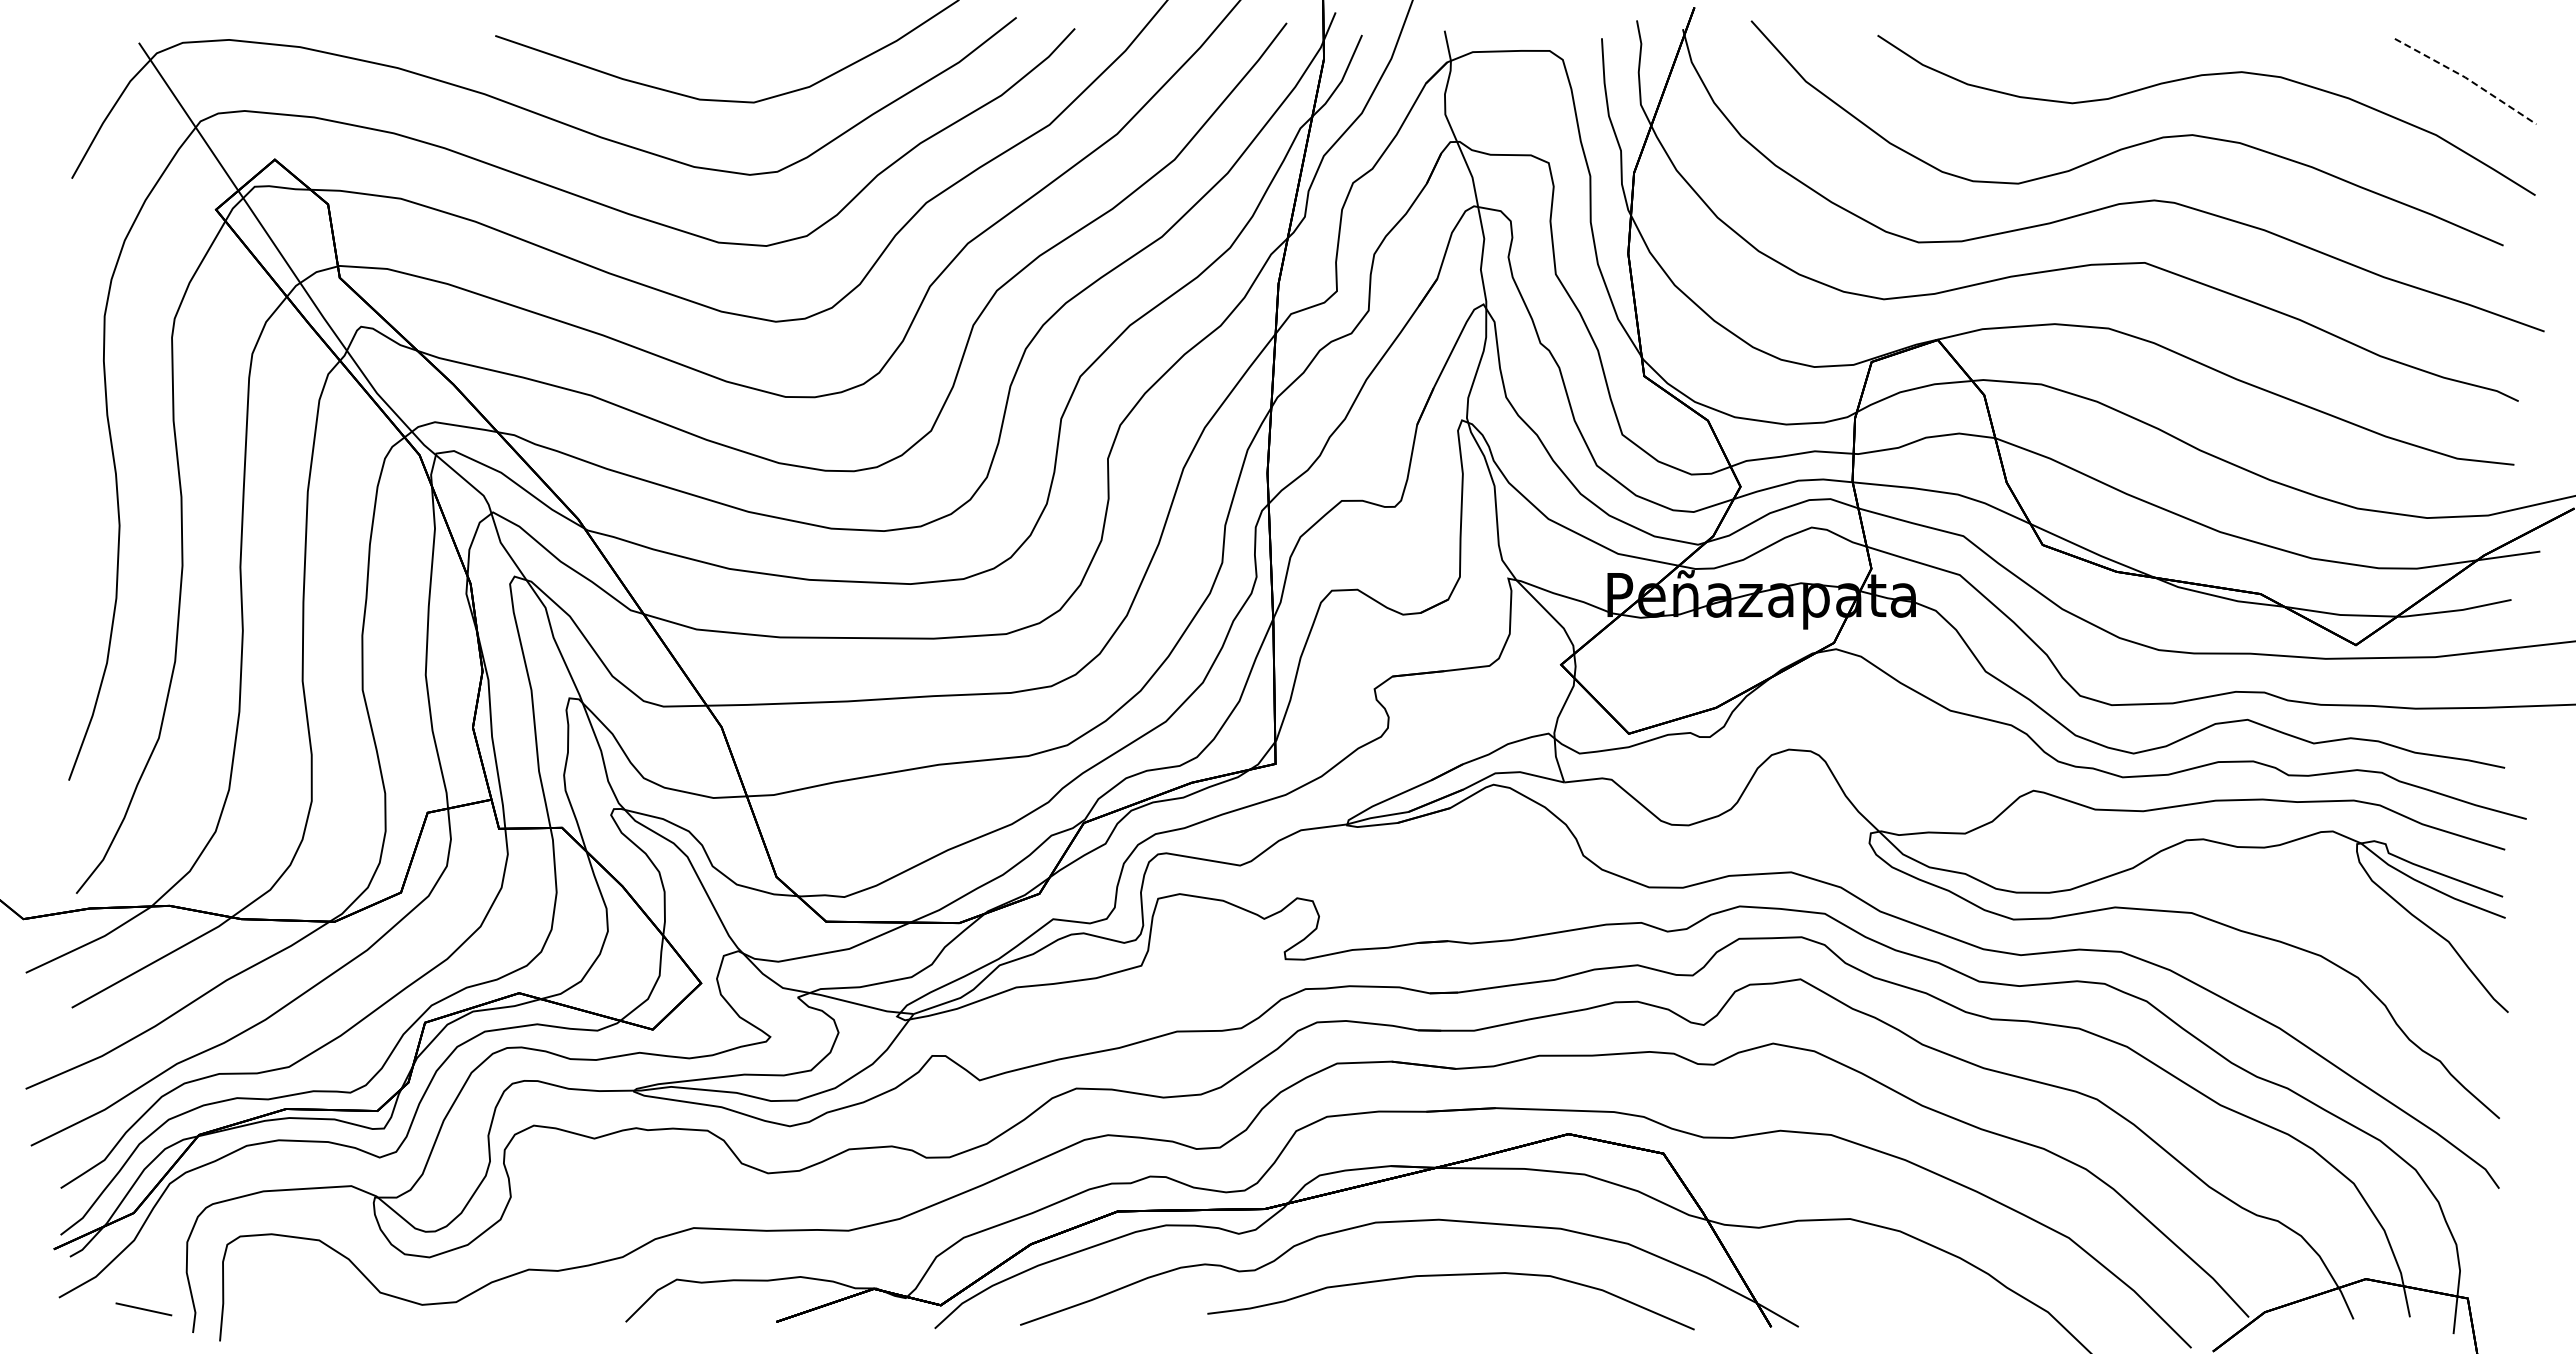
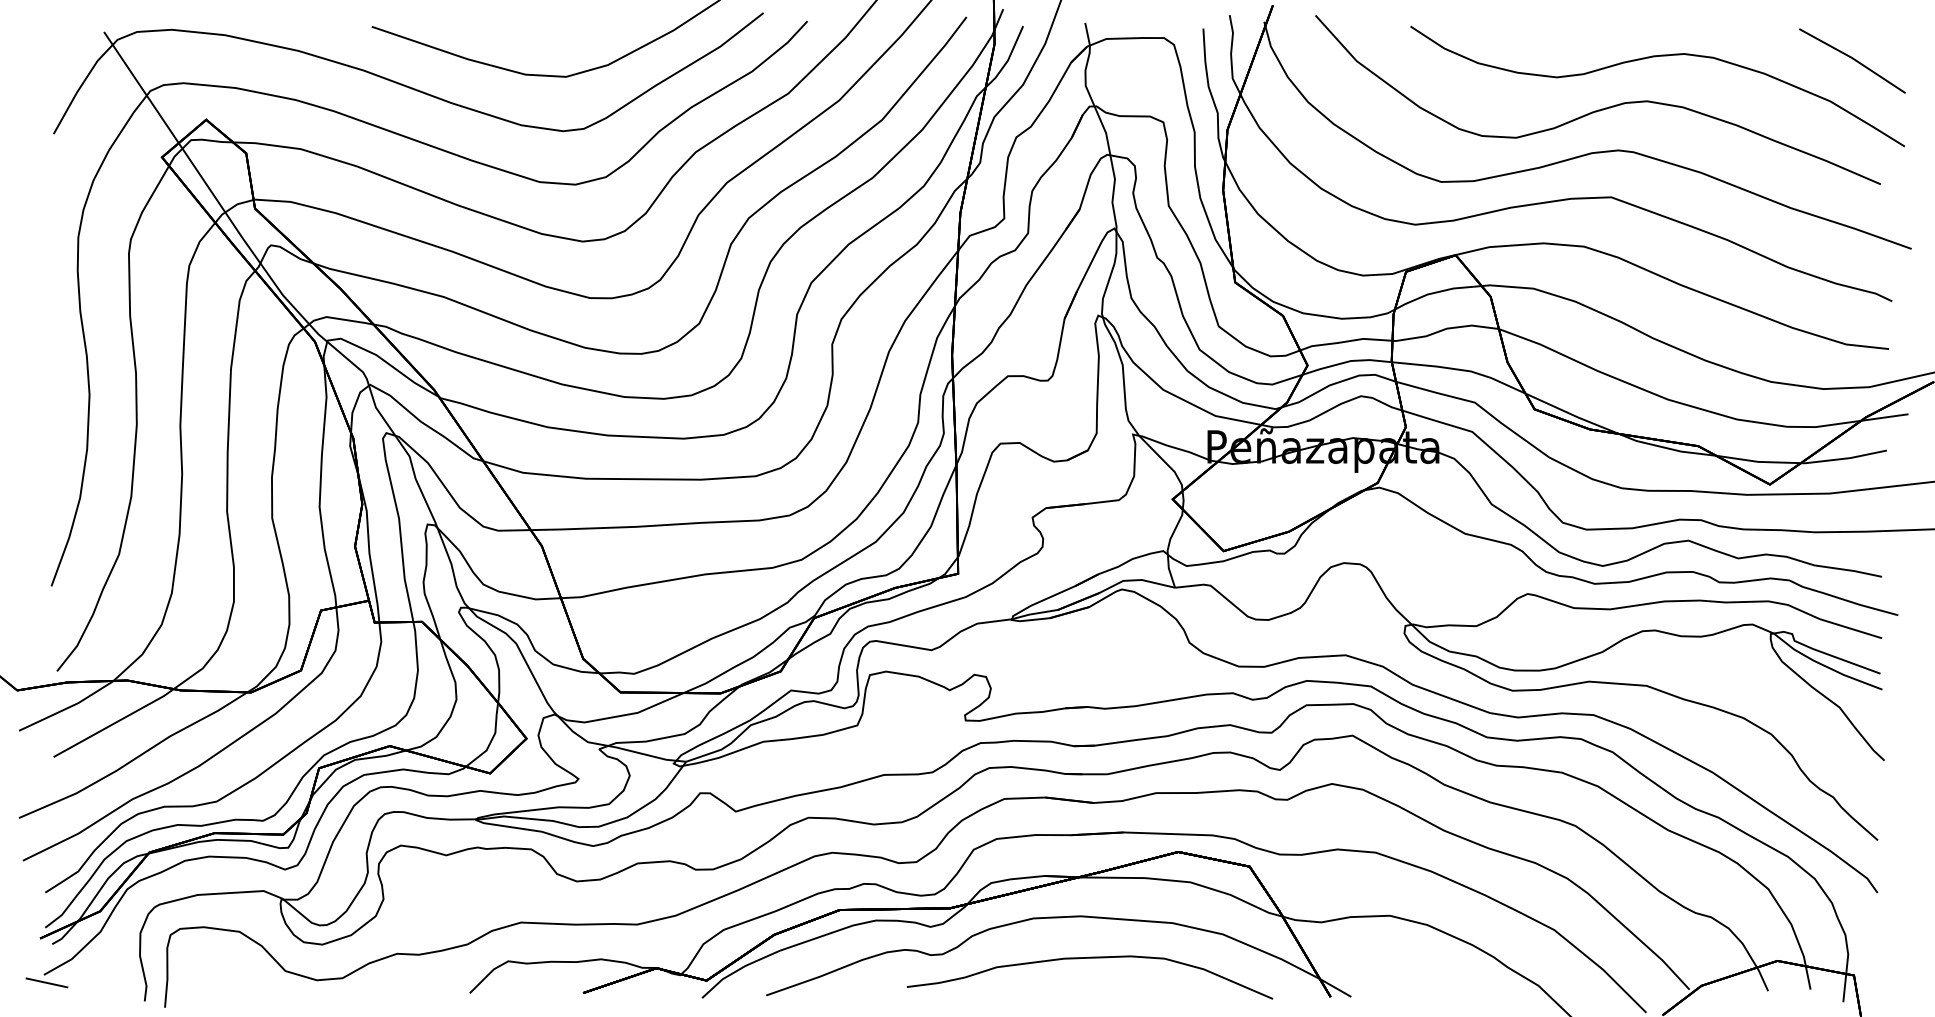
line: (2466, 78) -> (1853, 58), dashed -> solid
line: (143, 1309) -> (46, 983), moved

